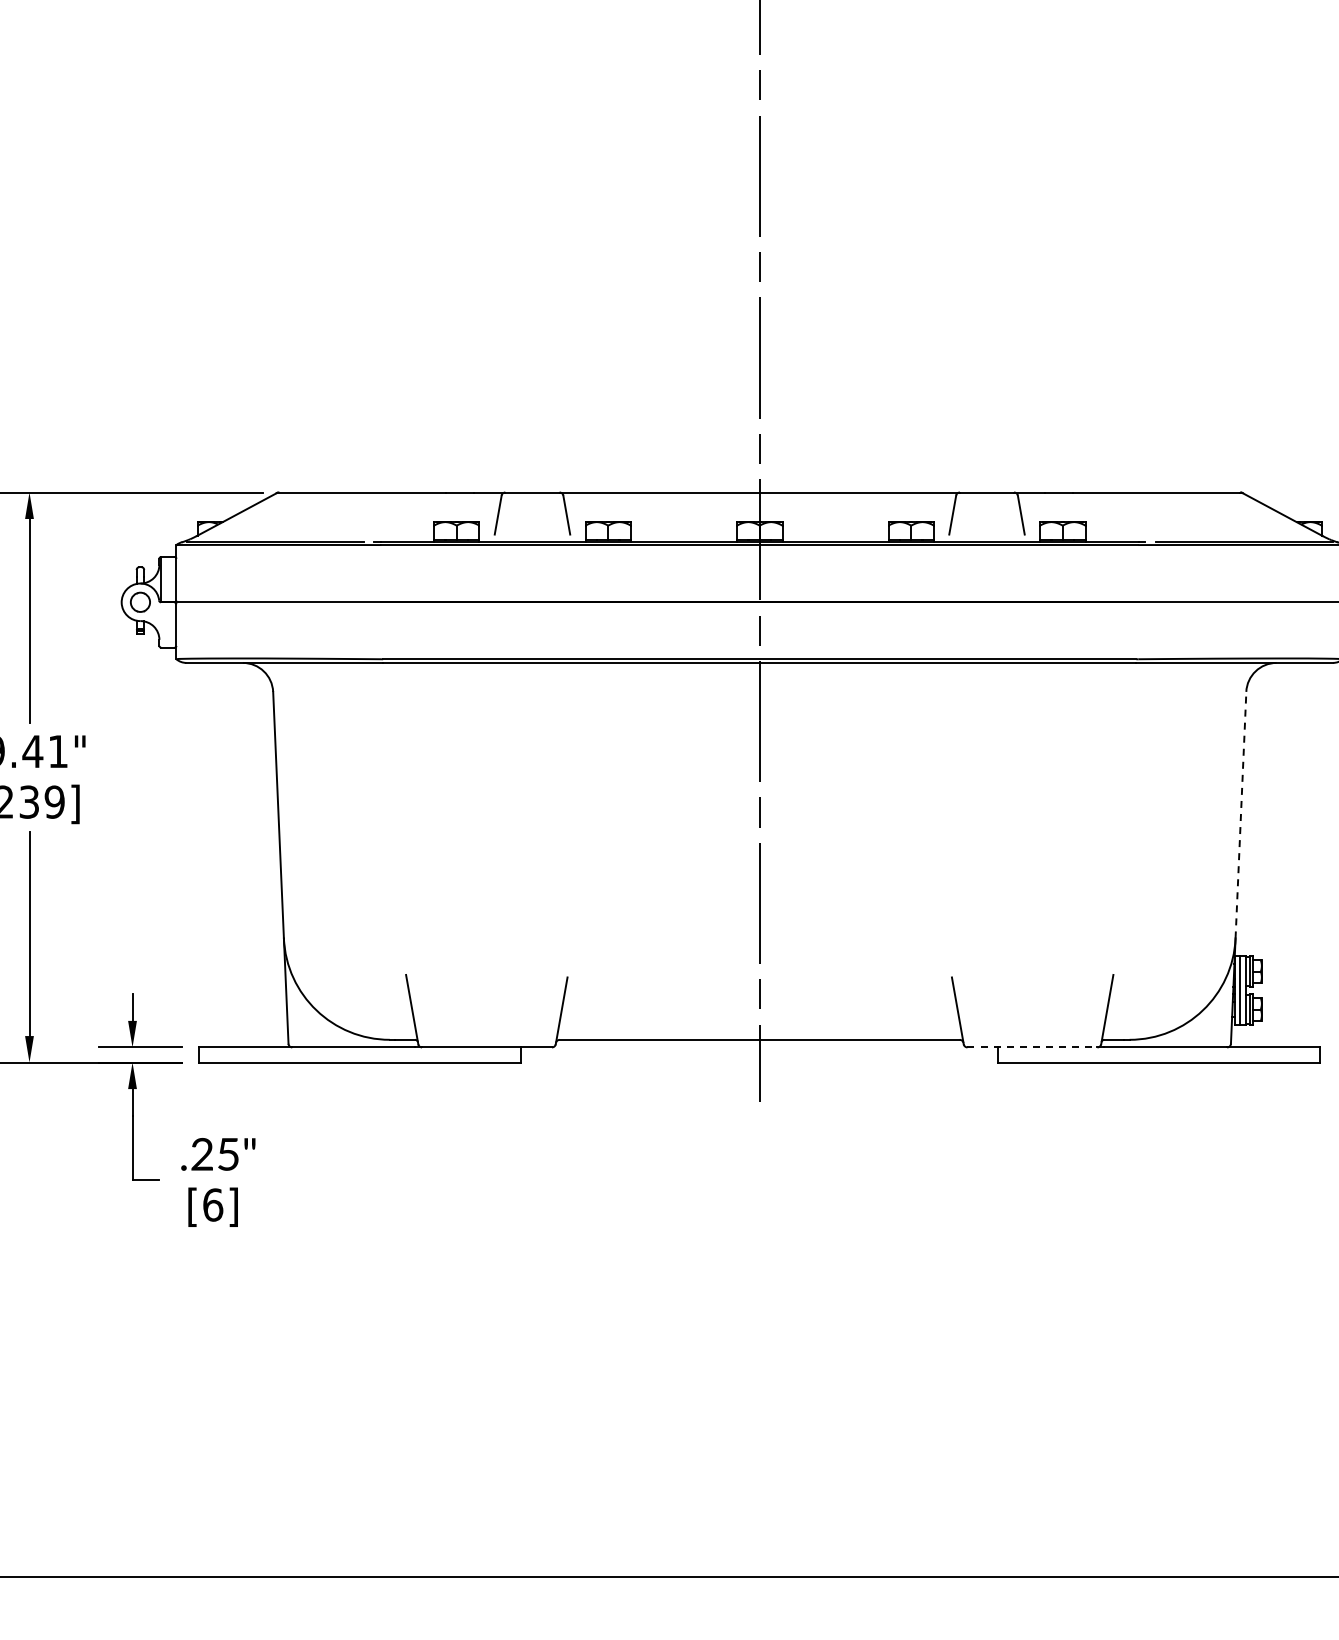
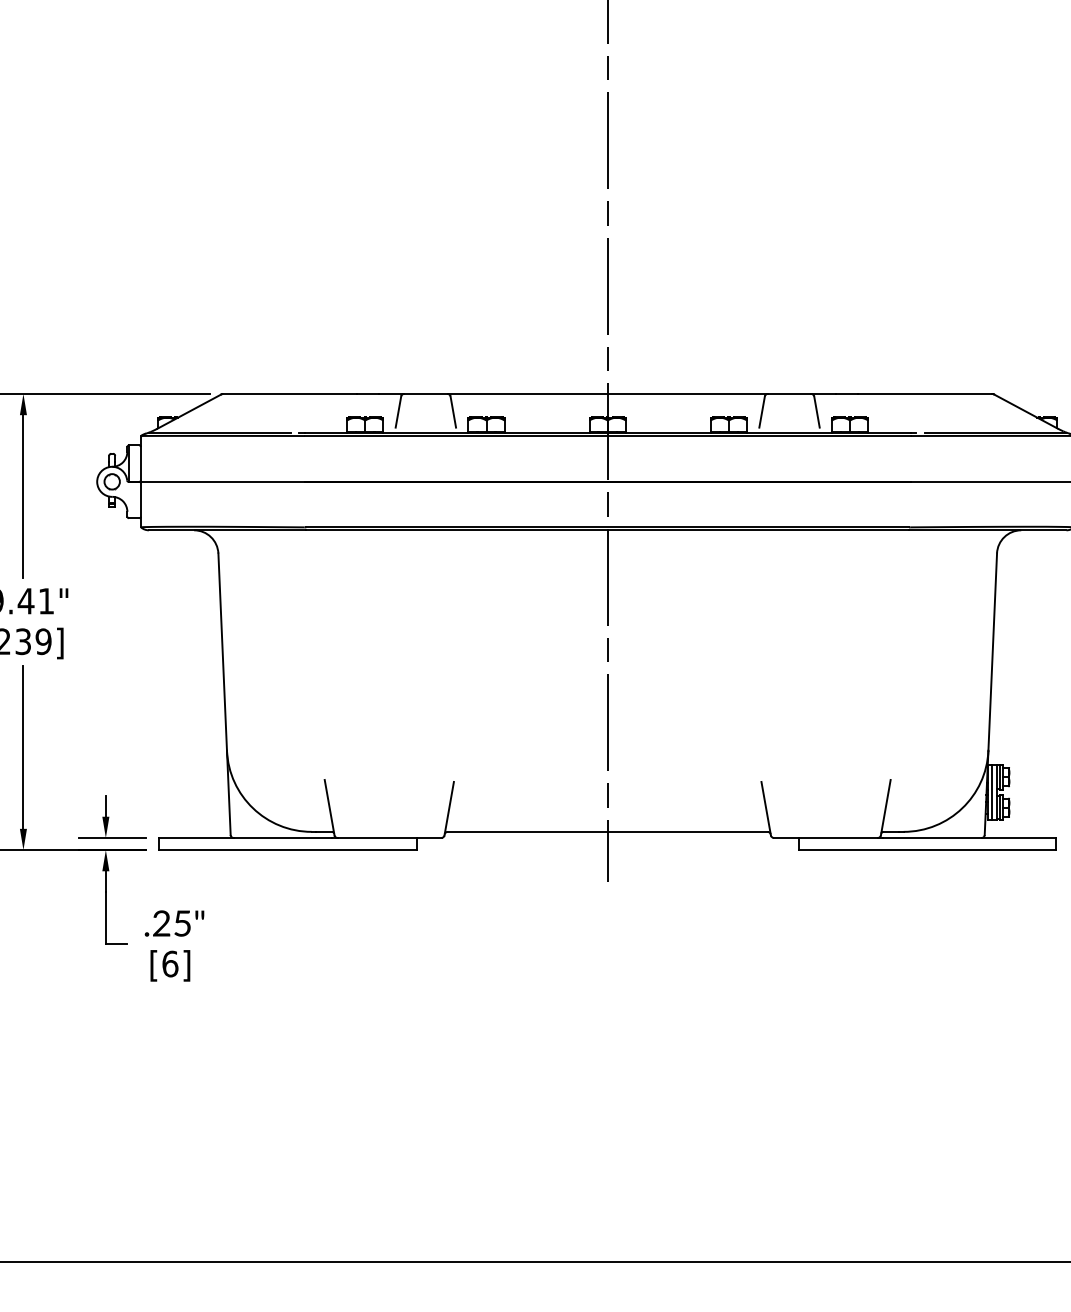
line: (1240, 814) -> (992, 651), dashed -> solid
line: (1032, 1047) -> (825, 838), dashed -> solid

